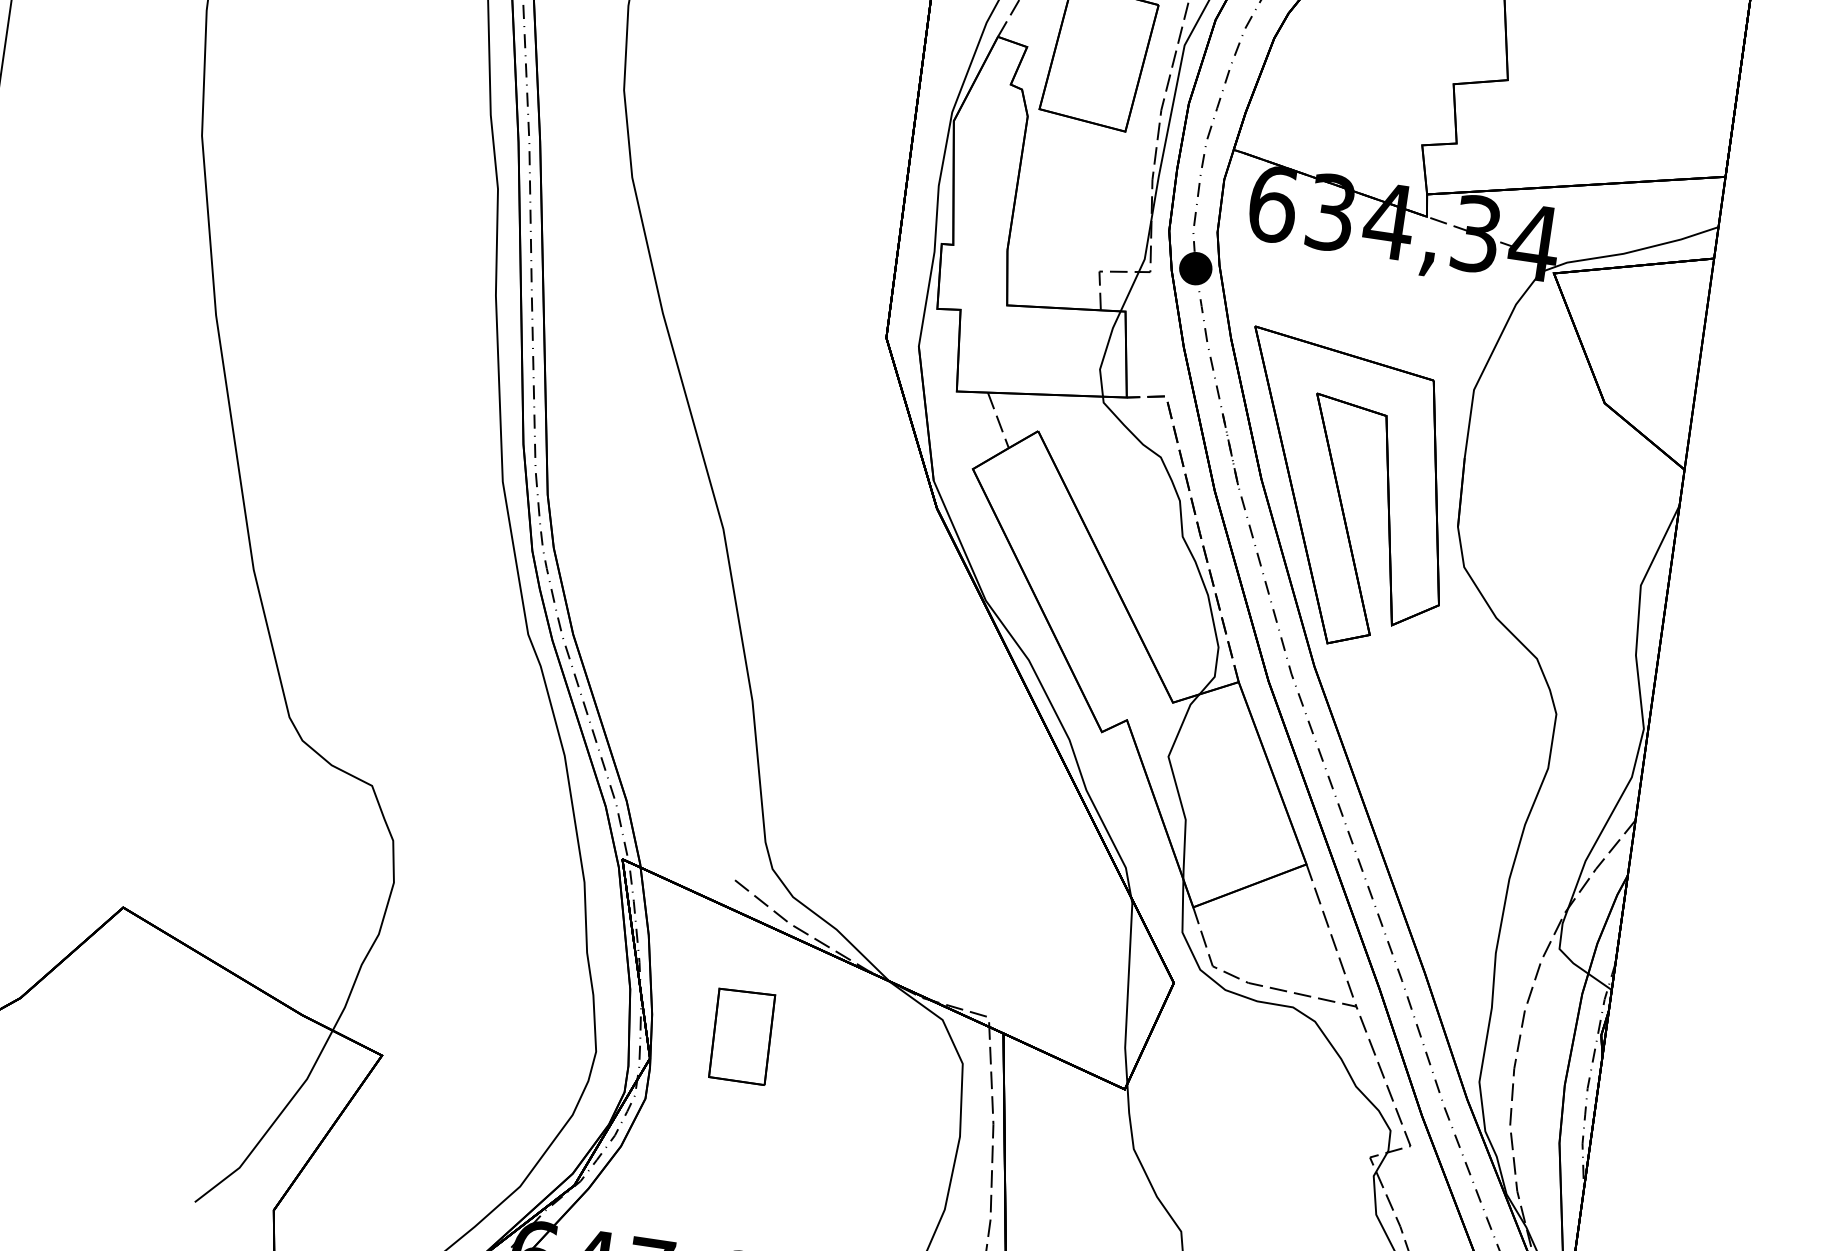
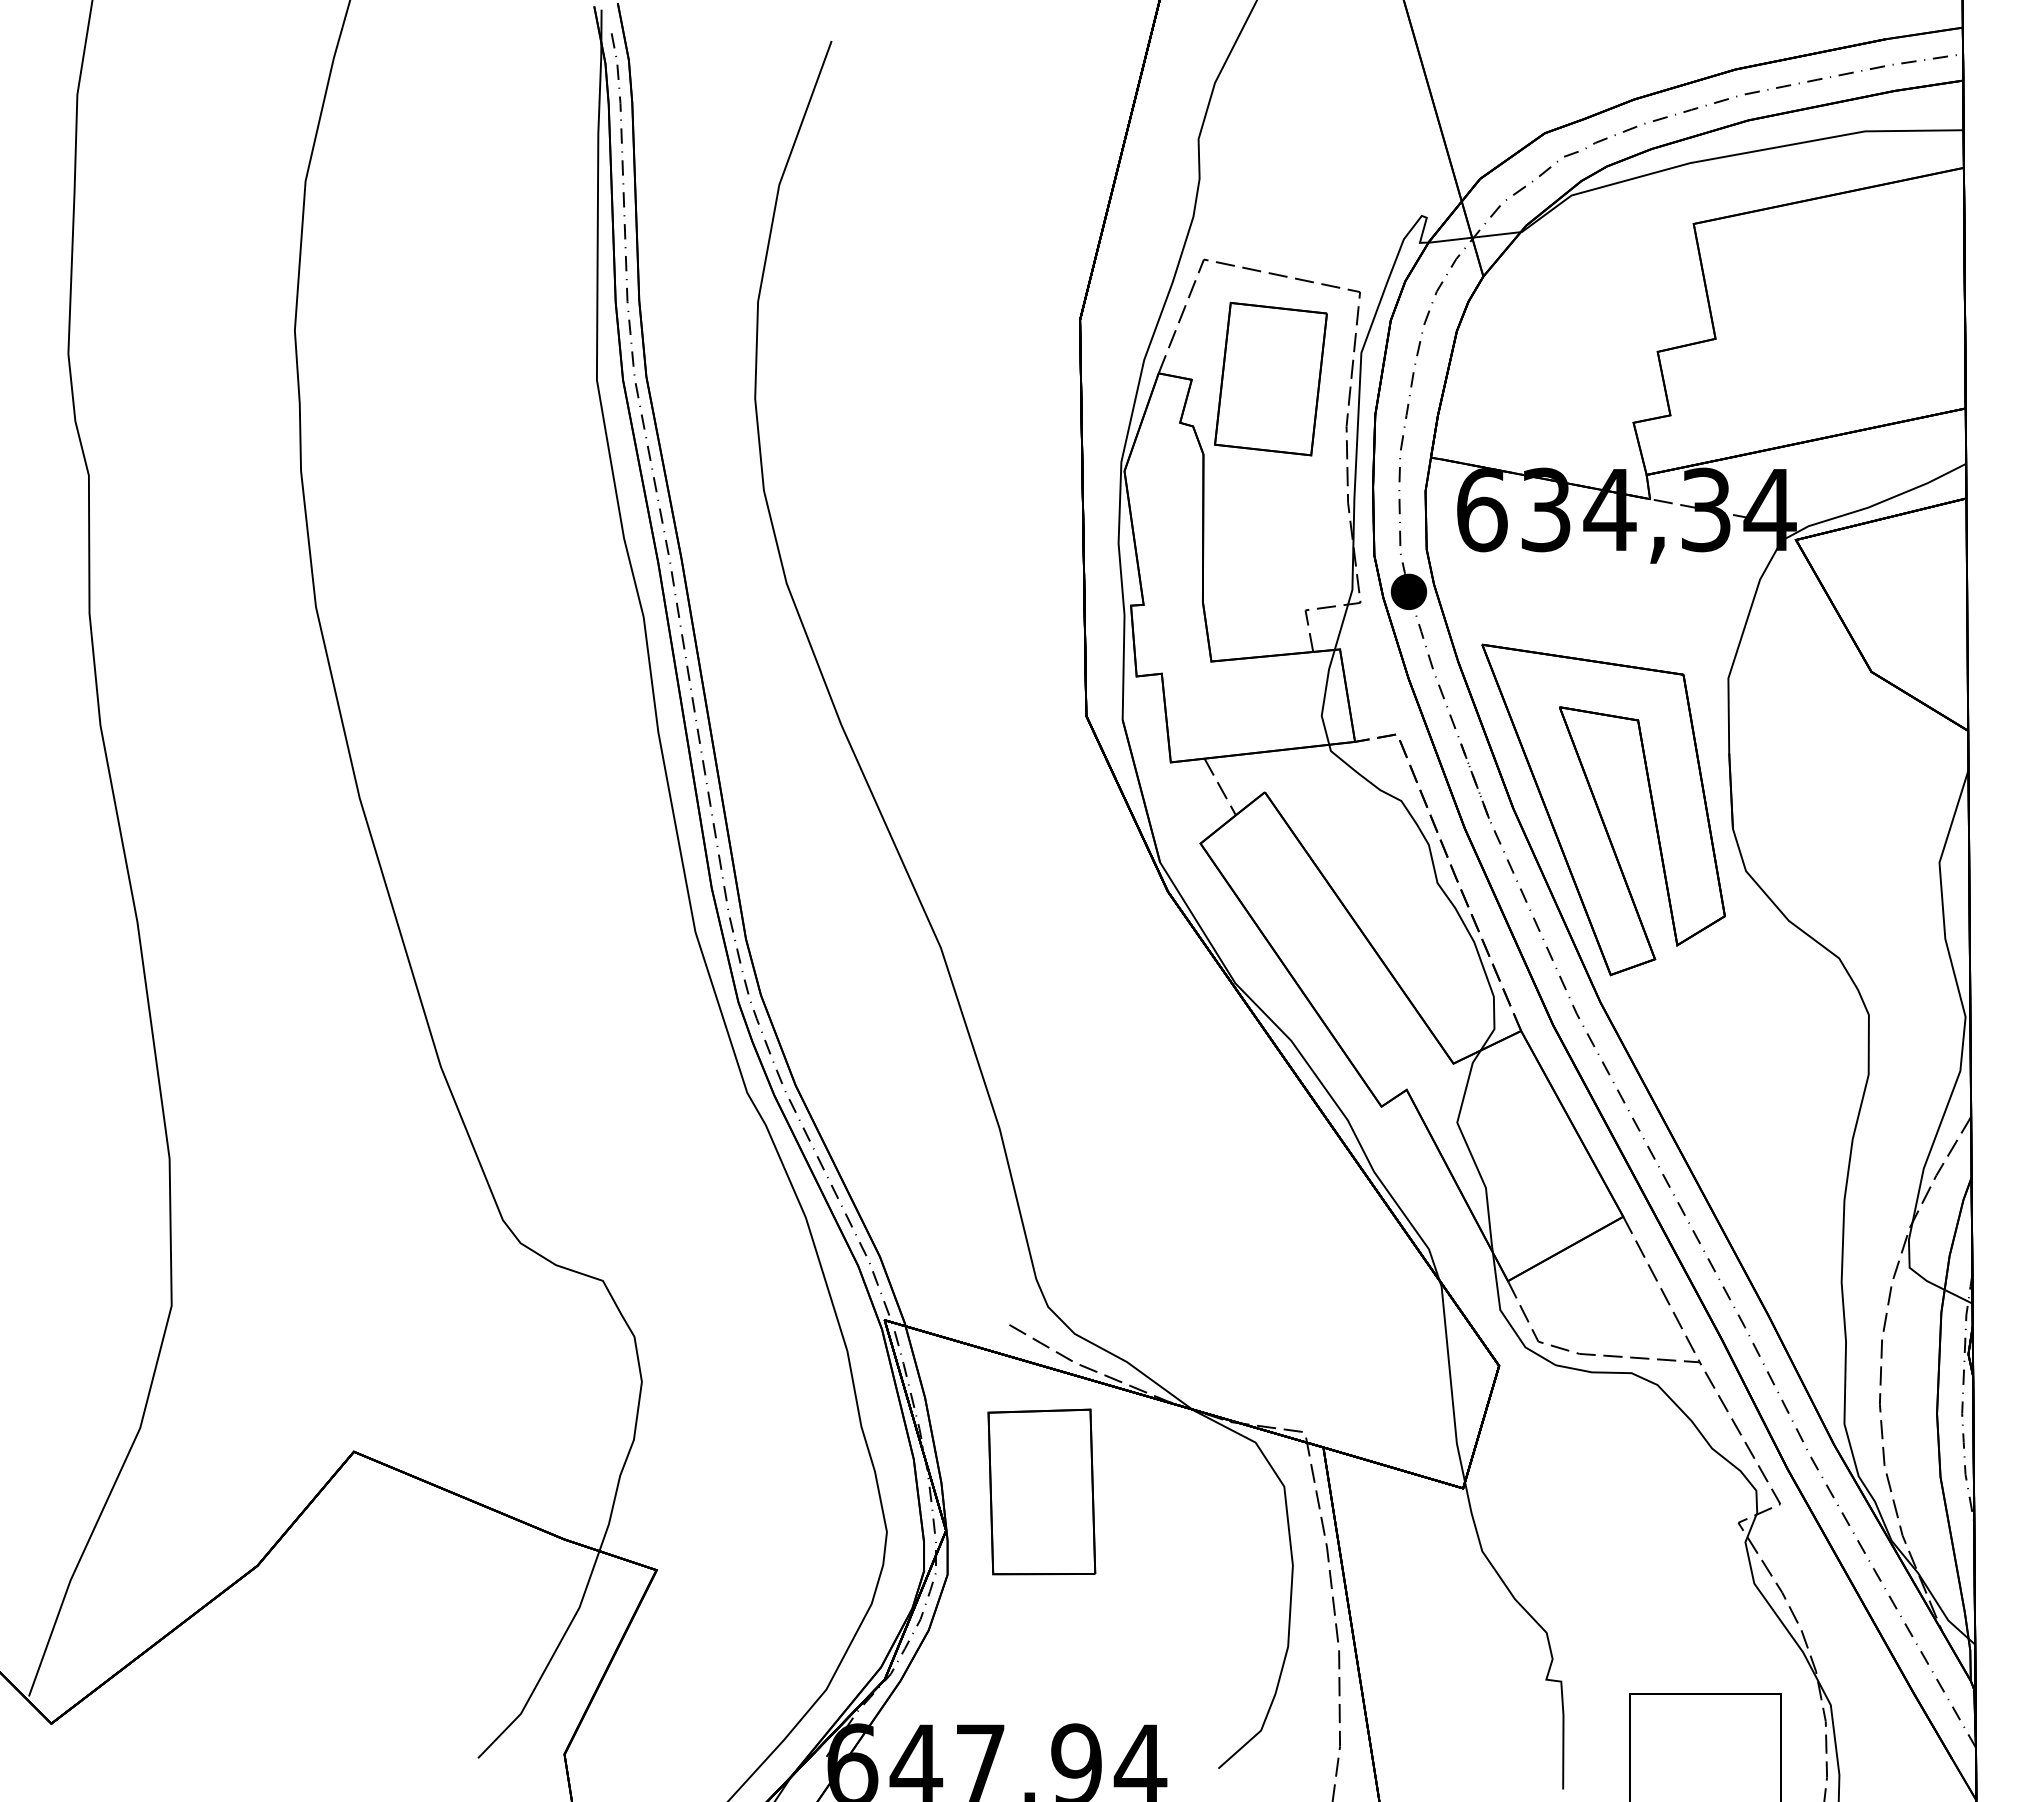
part: (741, 1035) -> (1041, 1491), size x1.67

